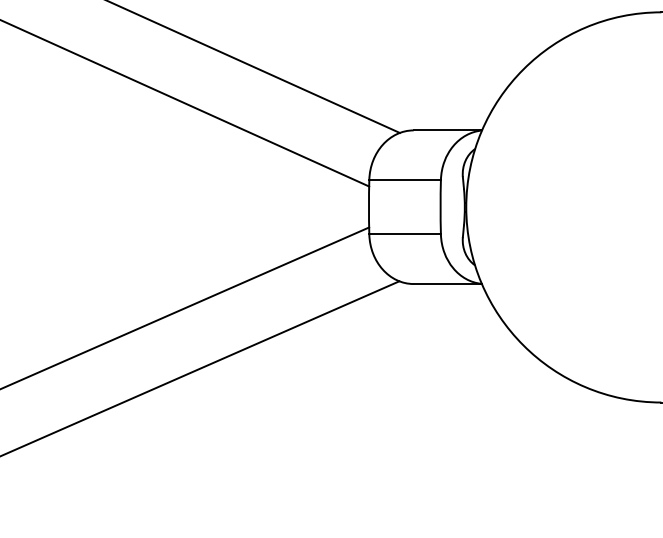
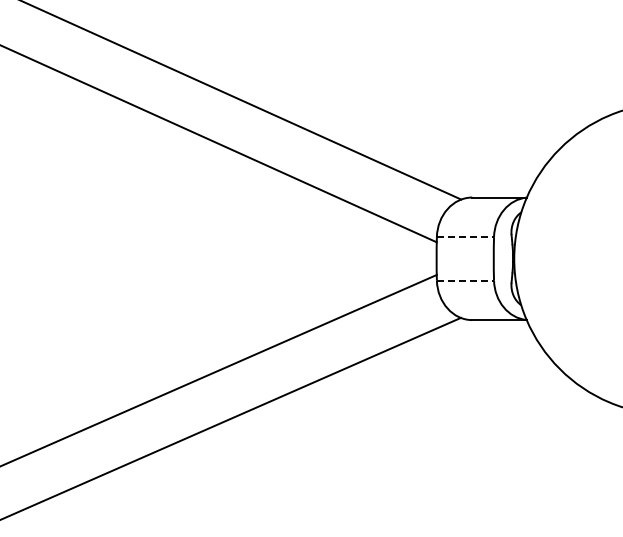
line: (405, 180) -> (465, 237), solid -> dashed
line: (405, 234) -> (465, 280), solid -> dashed

